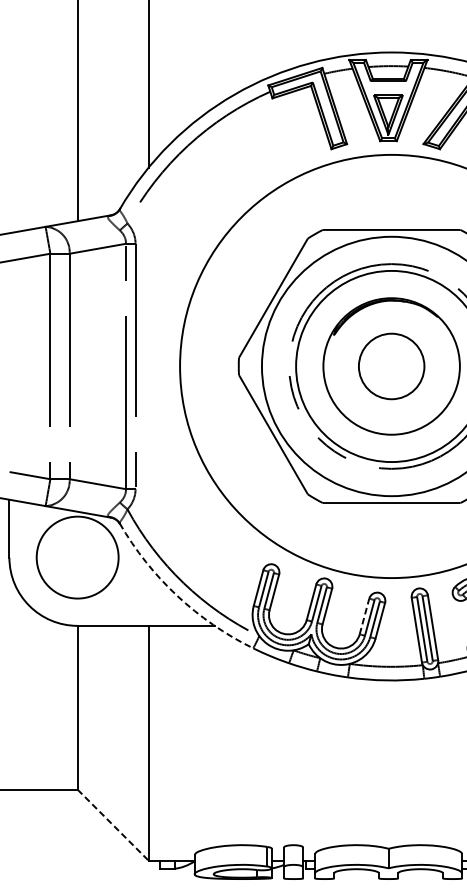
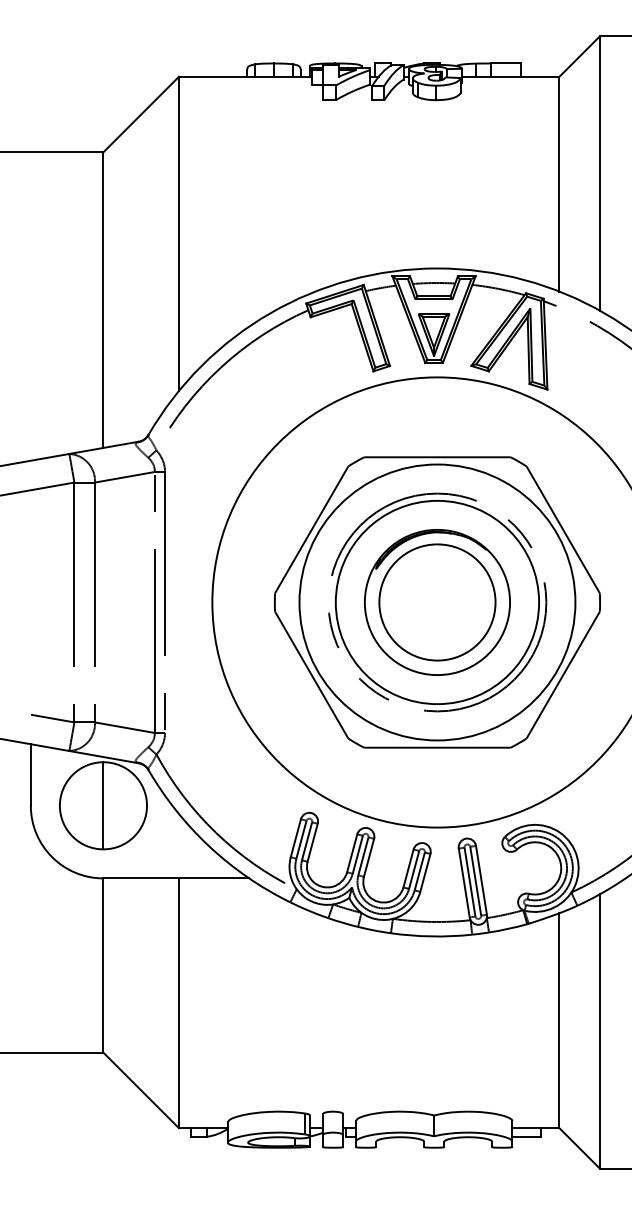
circle: (391, 366) -> (437, 602), size x1.67
line: (77, 557) -> (103, 805), added
arc: (177, 595) -> (209, 846), dashed -> solid
line: (364, 616) -> (408, 868), dashed -> solid
line: (113, 825) -> (141, 1090), dashed -> solid

